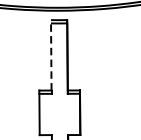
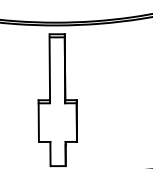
line: (50, 55) -> (49, 67), dashed -> solid

